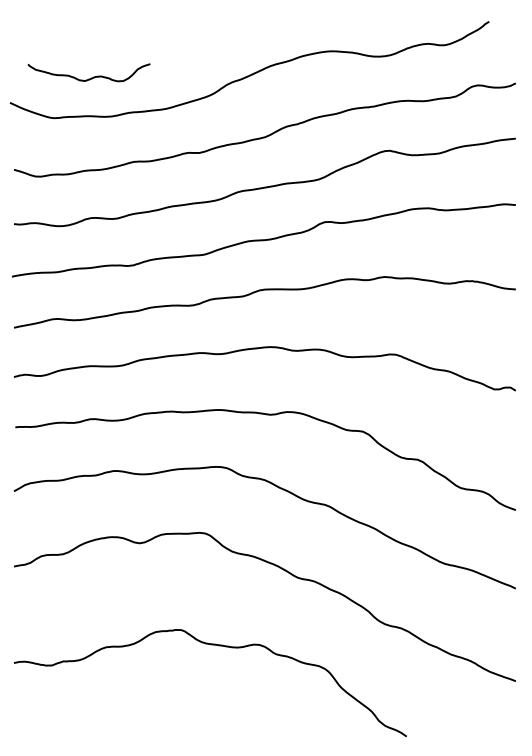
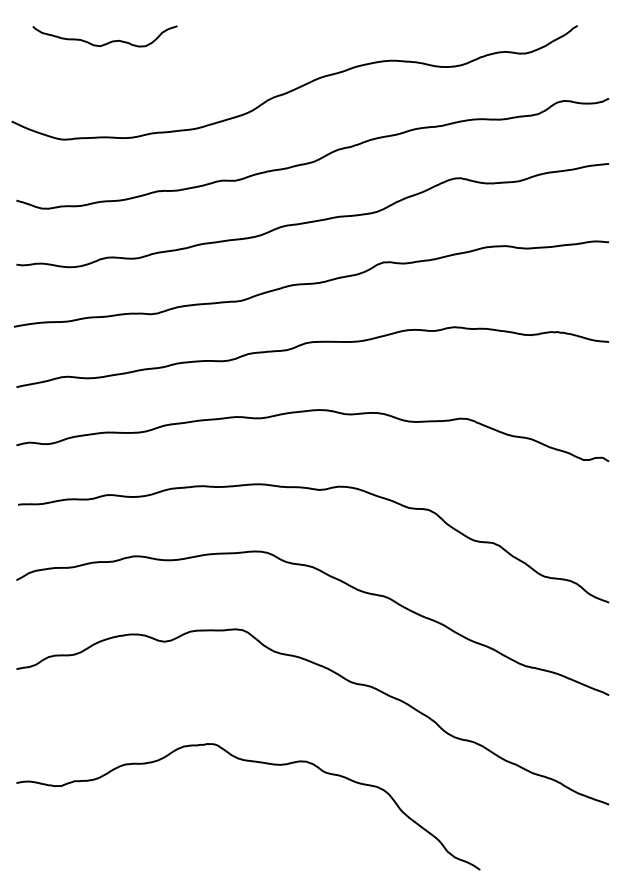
curve: (91, 77) -> (107, 42), moved

